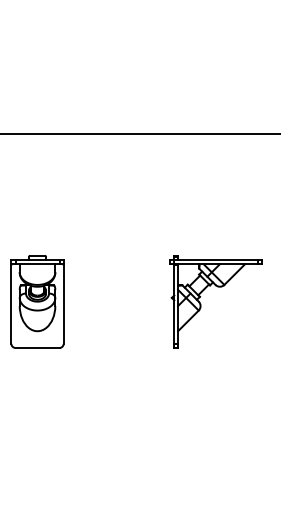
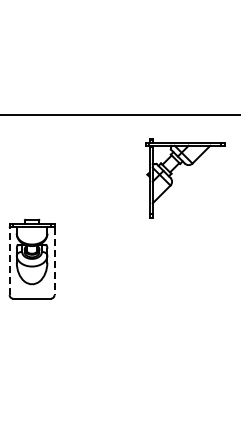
part: (216, 287) -> (185, 165), moved
line: (11, 304) -> (9, 261), solid -> dashed
line: (63, 304) -> (54, 261), solid -> dashed

